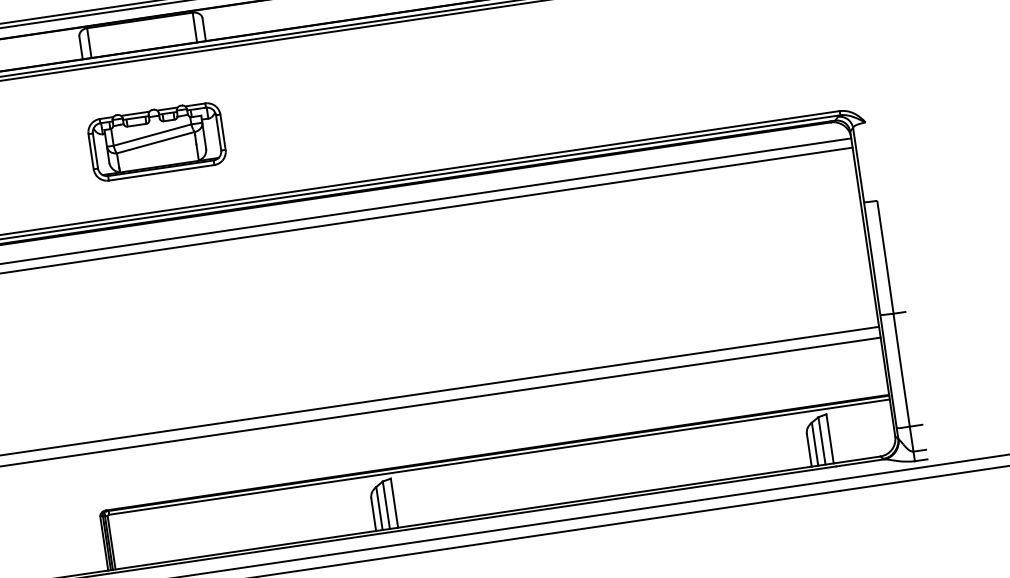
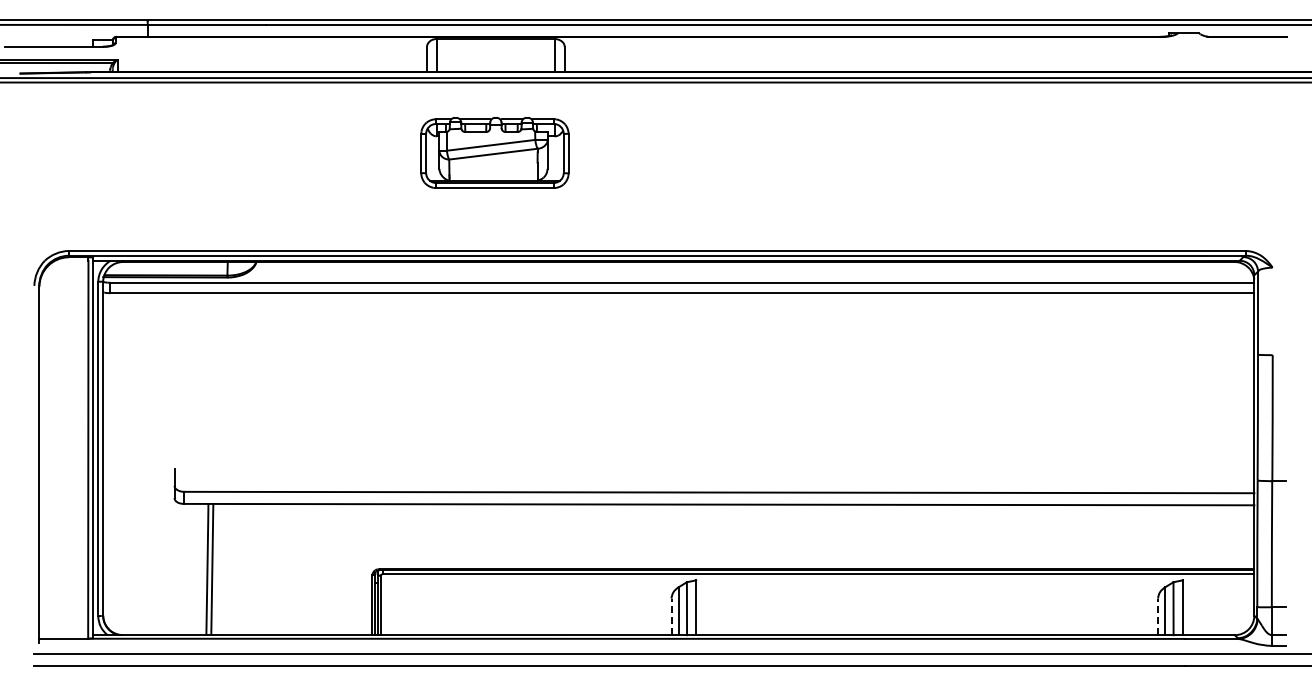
part: (156, 141) -> (494, 152), moved
line: (809, 449) -> (1158, 616), solid -> dashed
line: (373, 514) -> (671, 616), solid -> dashed

